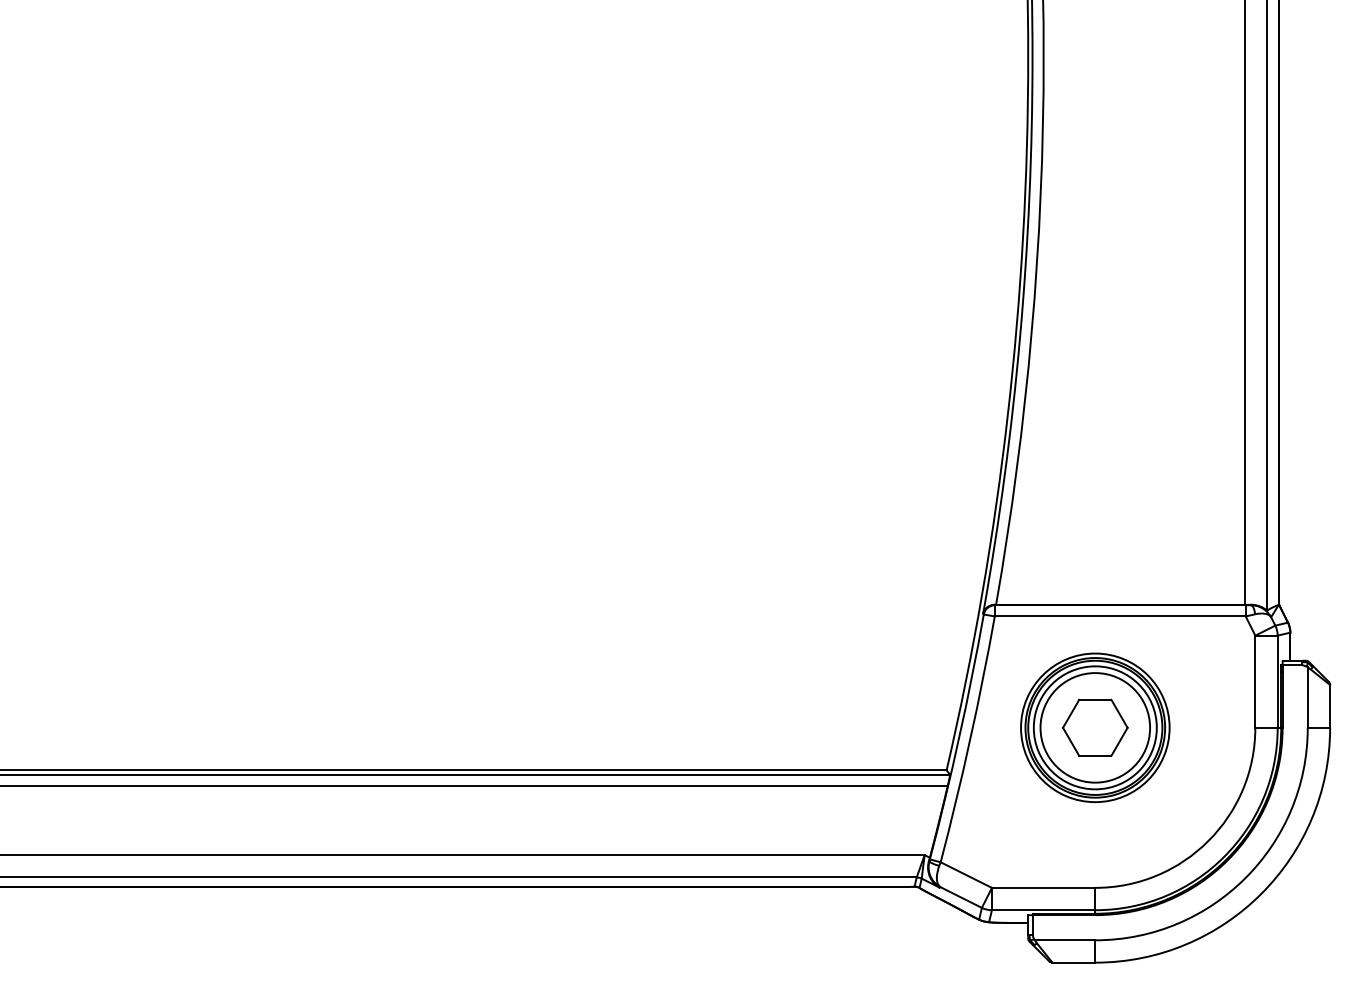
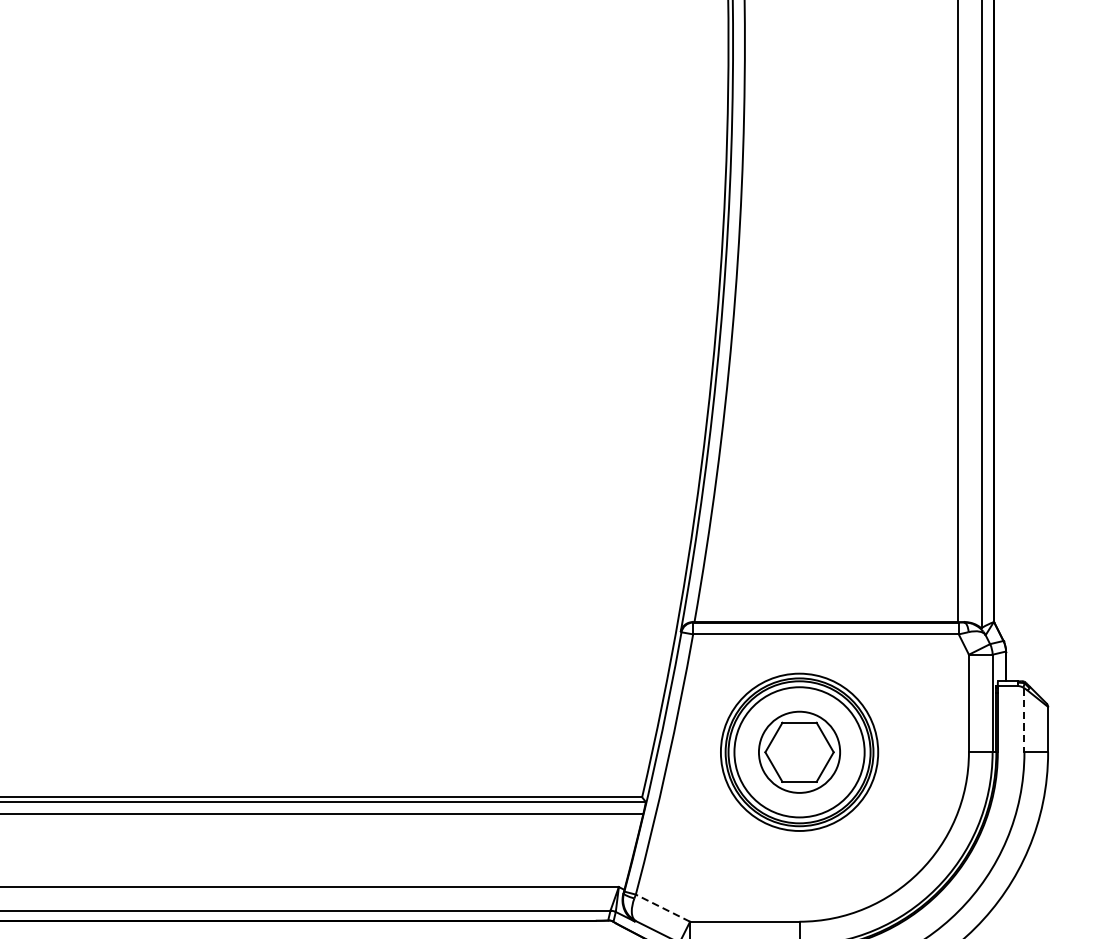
line: (1307, 698) -> (1024, 721), solid -> dashed
circle: (1095, 727) -> (799, 751), size x0.7
line: (966, 875) -> (663, 908), solid -> dashed

